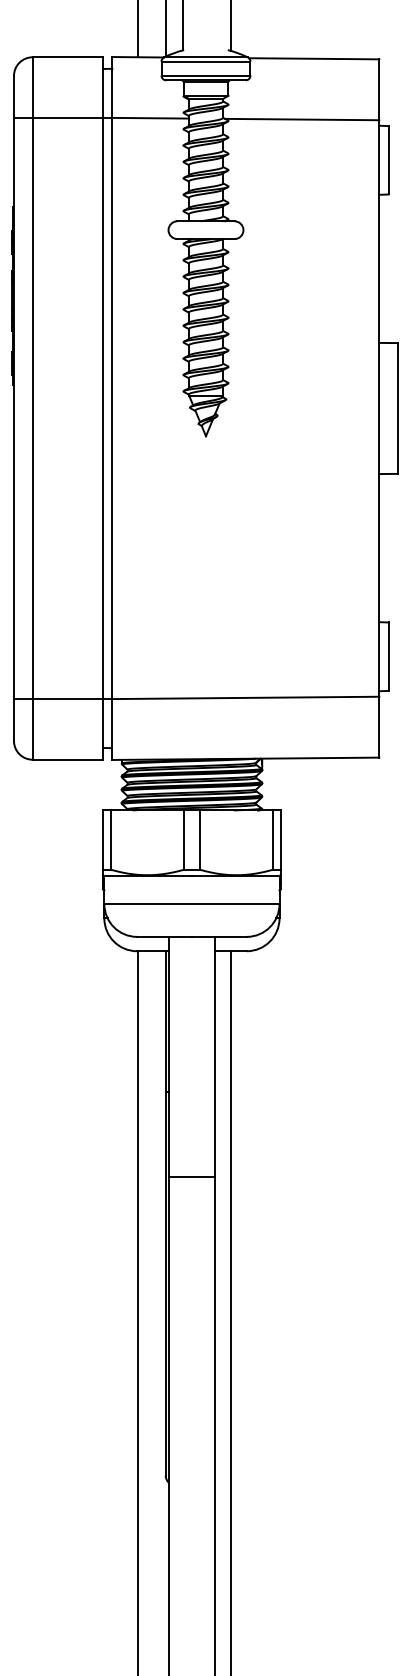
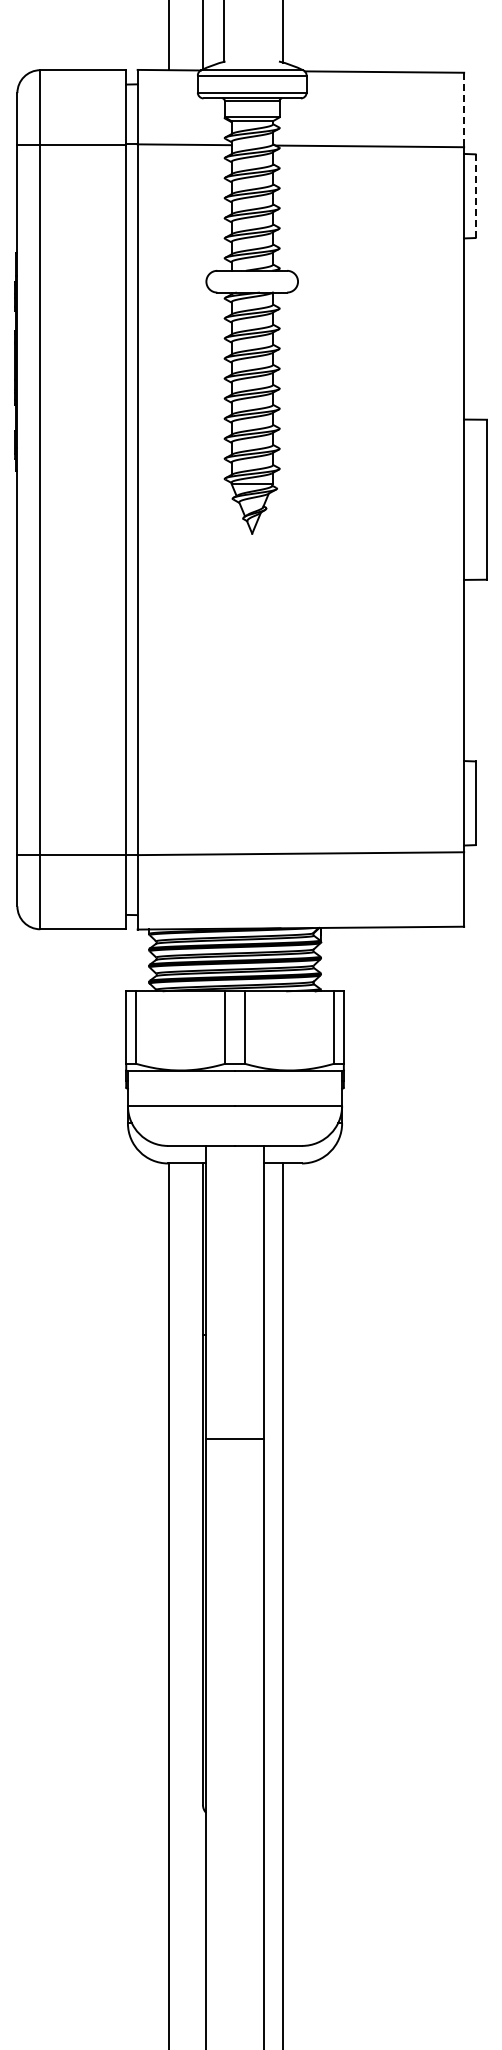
line: (379, 90) -> (464, 110), solid -> dashed
line: (388, 160) -> (475, 196), solid -> dashed

